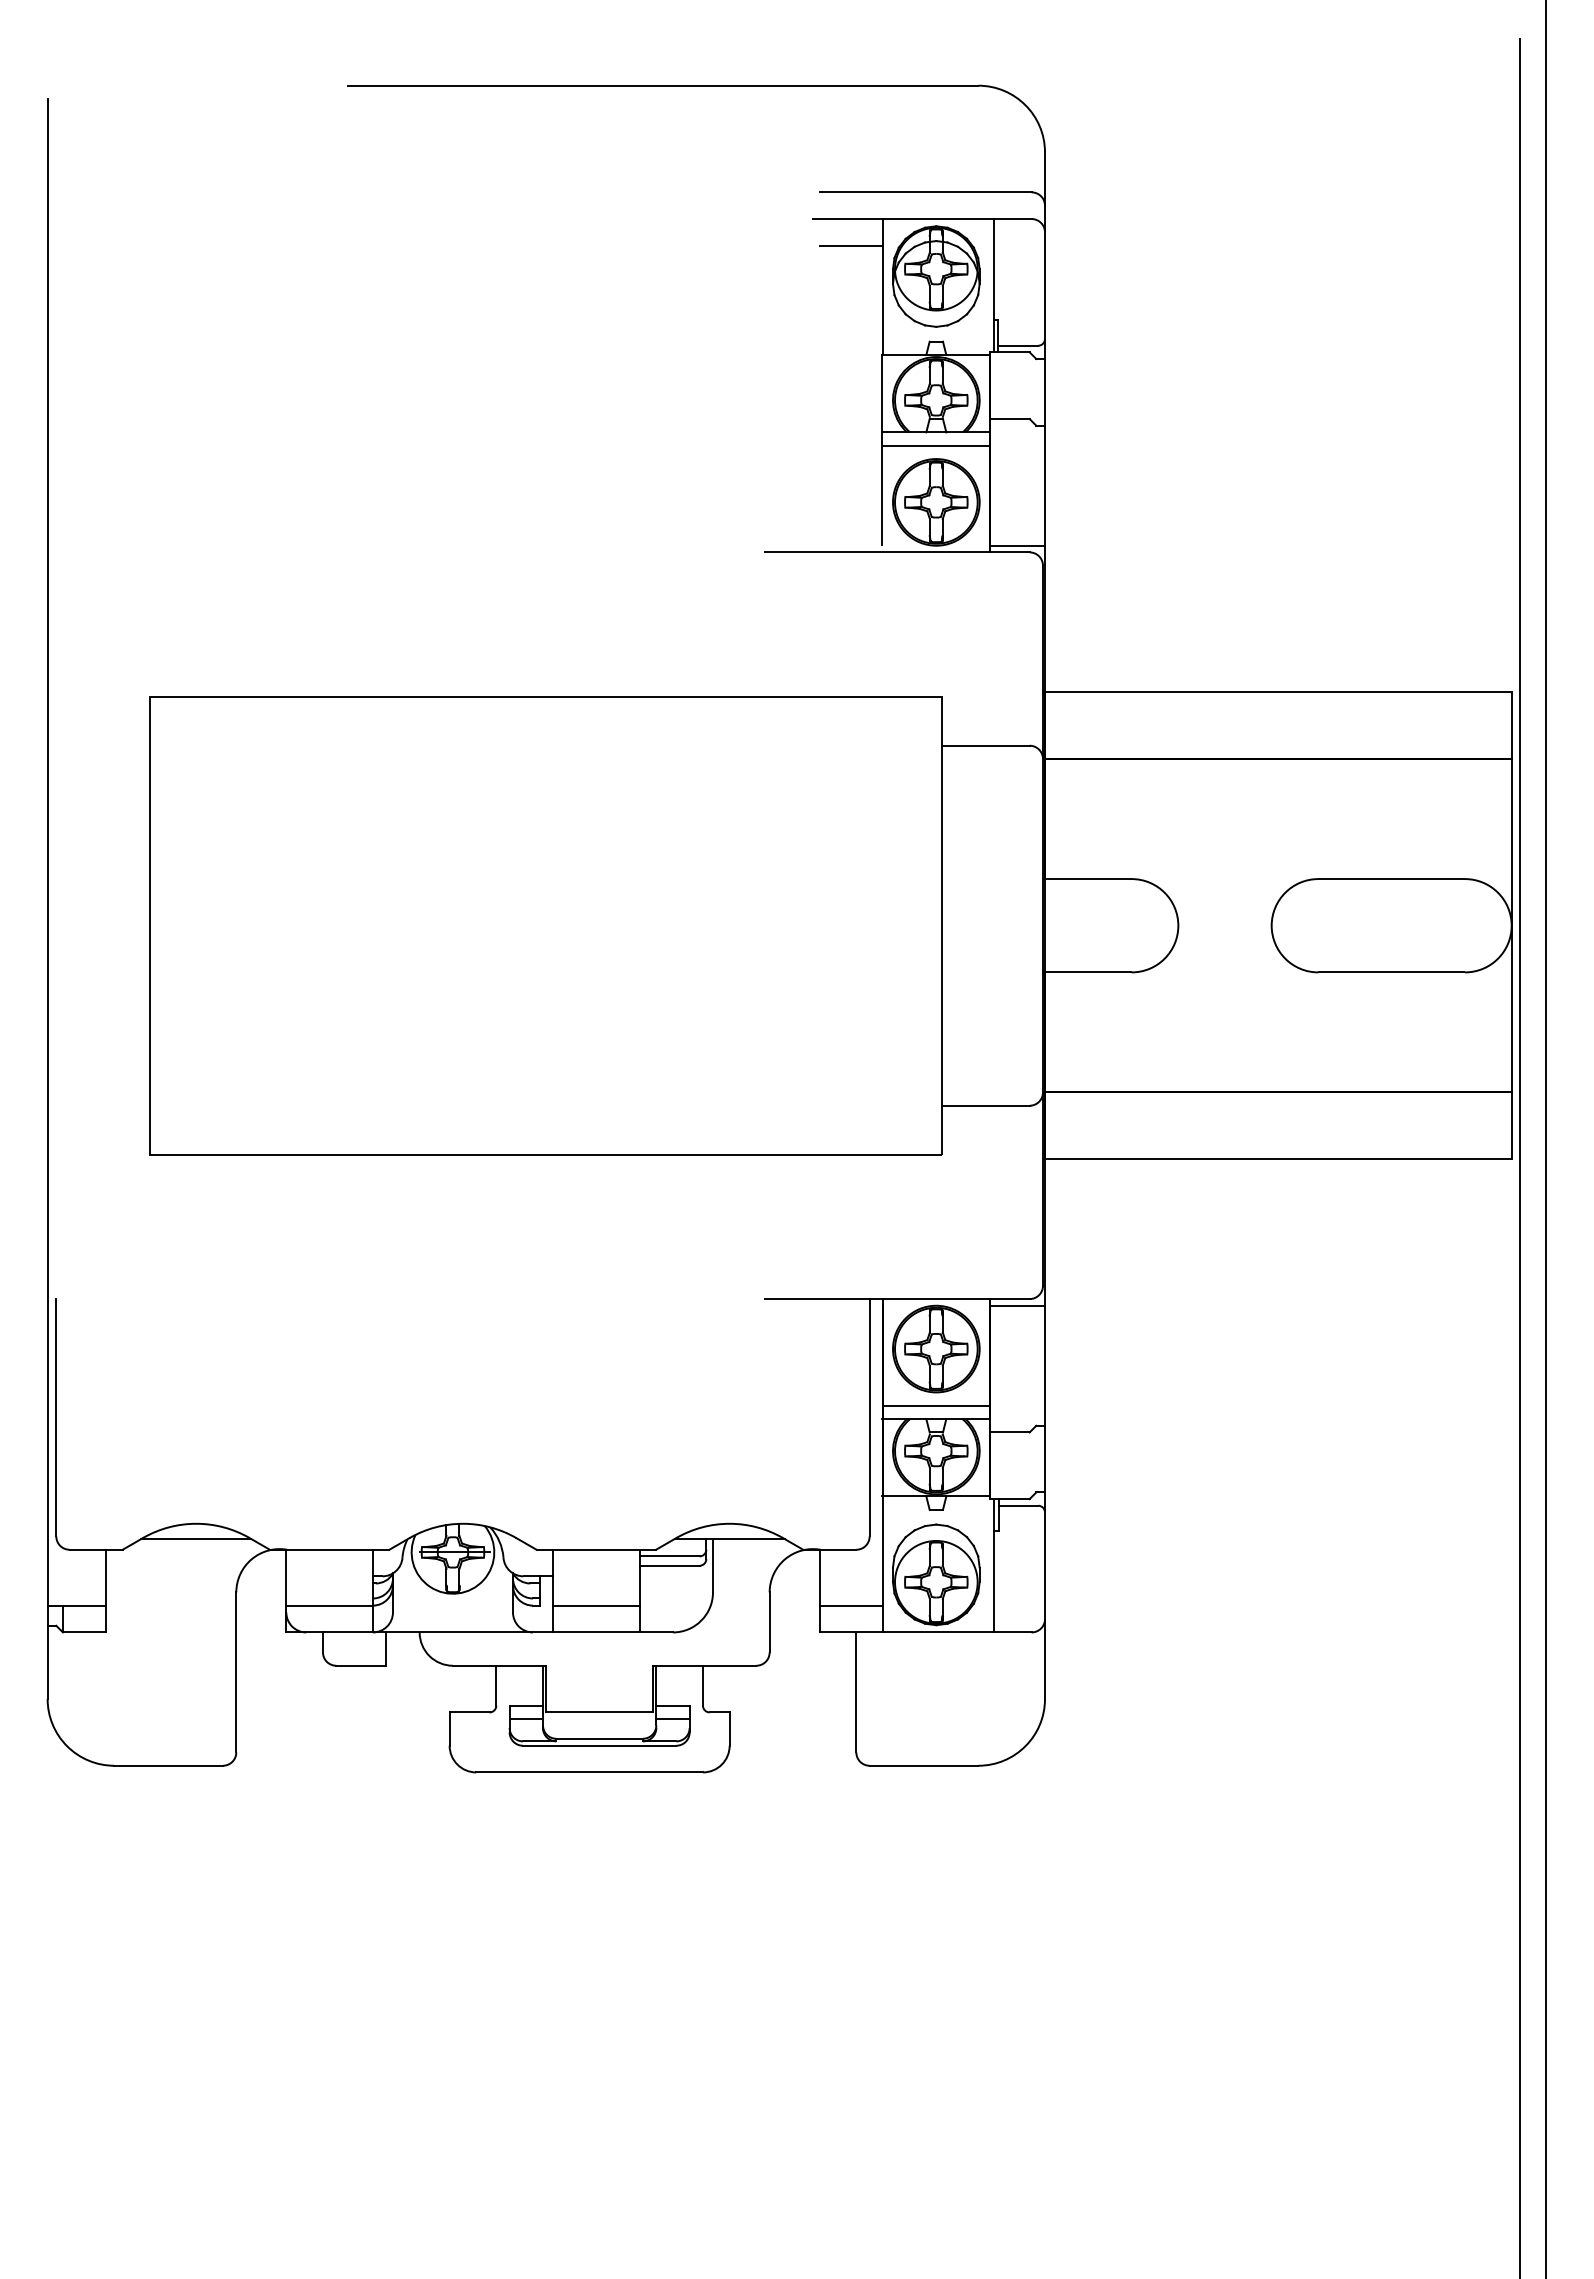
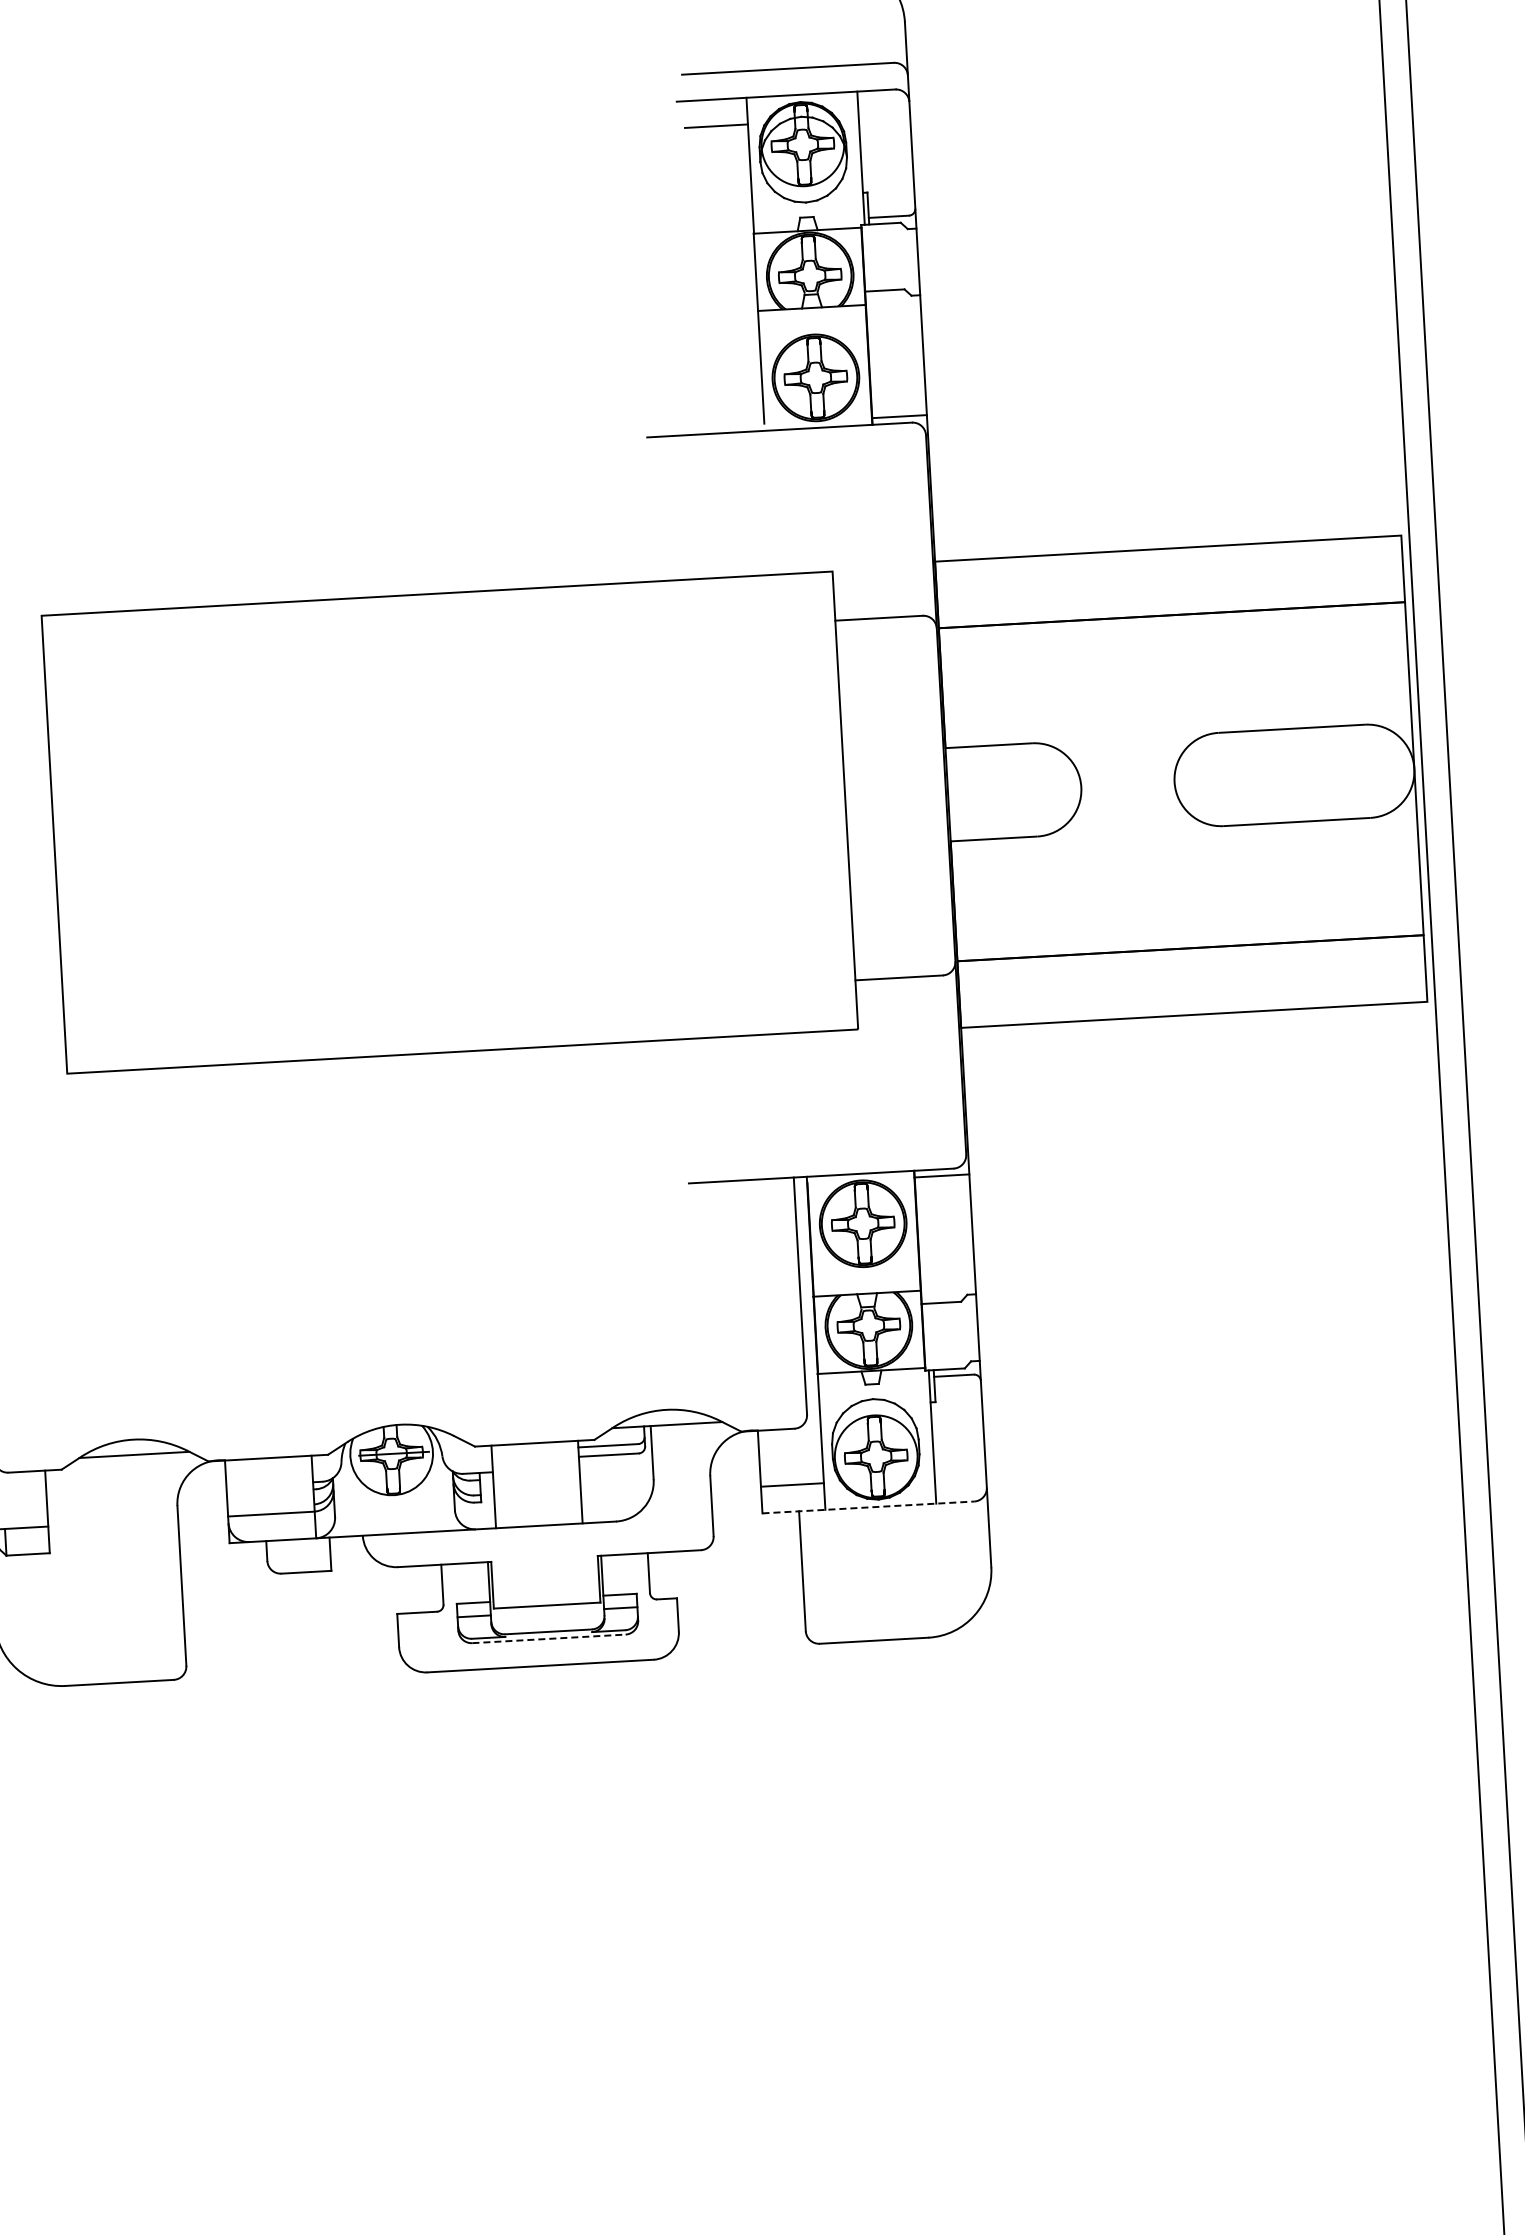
line: (936, 445) -> (812, 321), removed
line: (936, 1405) -> (866, 1280), removed
line: (595, 1605) -> (537, 1498), removed
line: (926, 1632) -> (869, 1507), solid -> dashed
line: (599, 1745) -> (548, 1638), solid -> dashed

